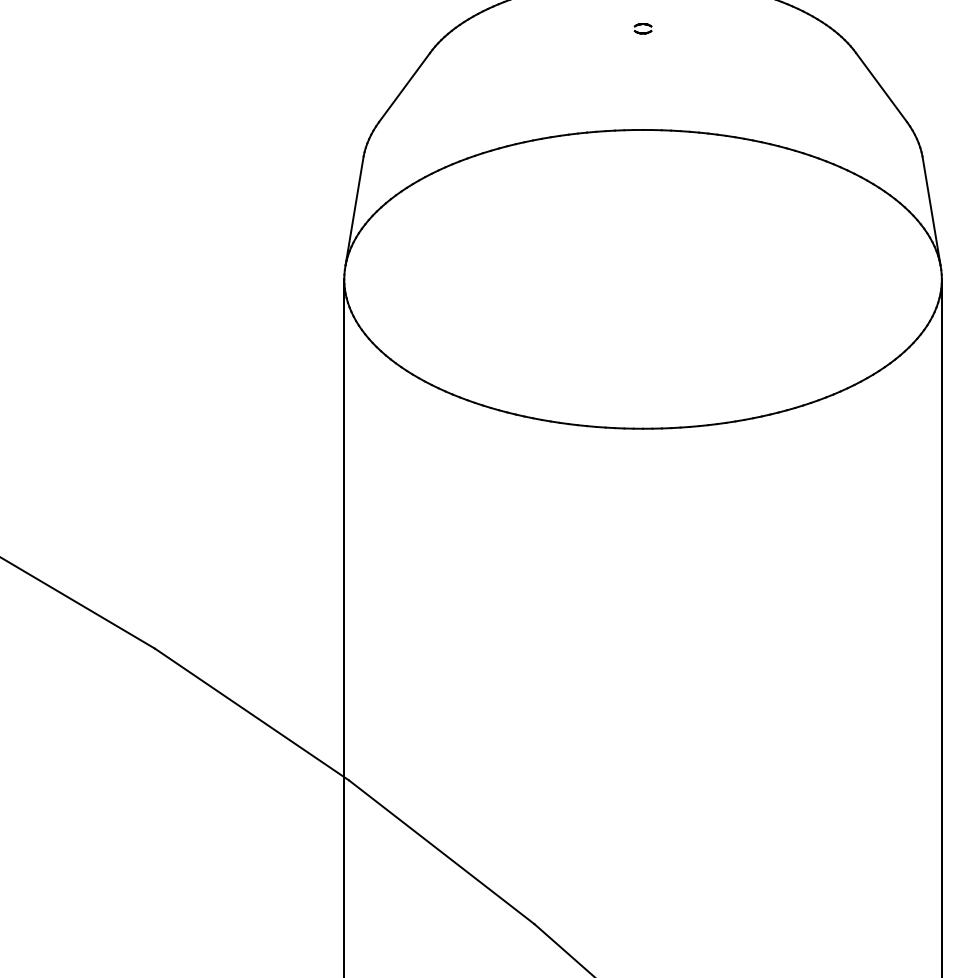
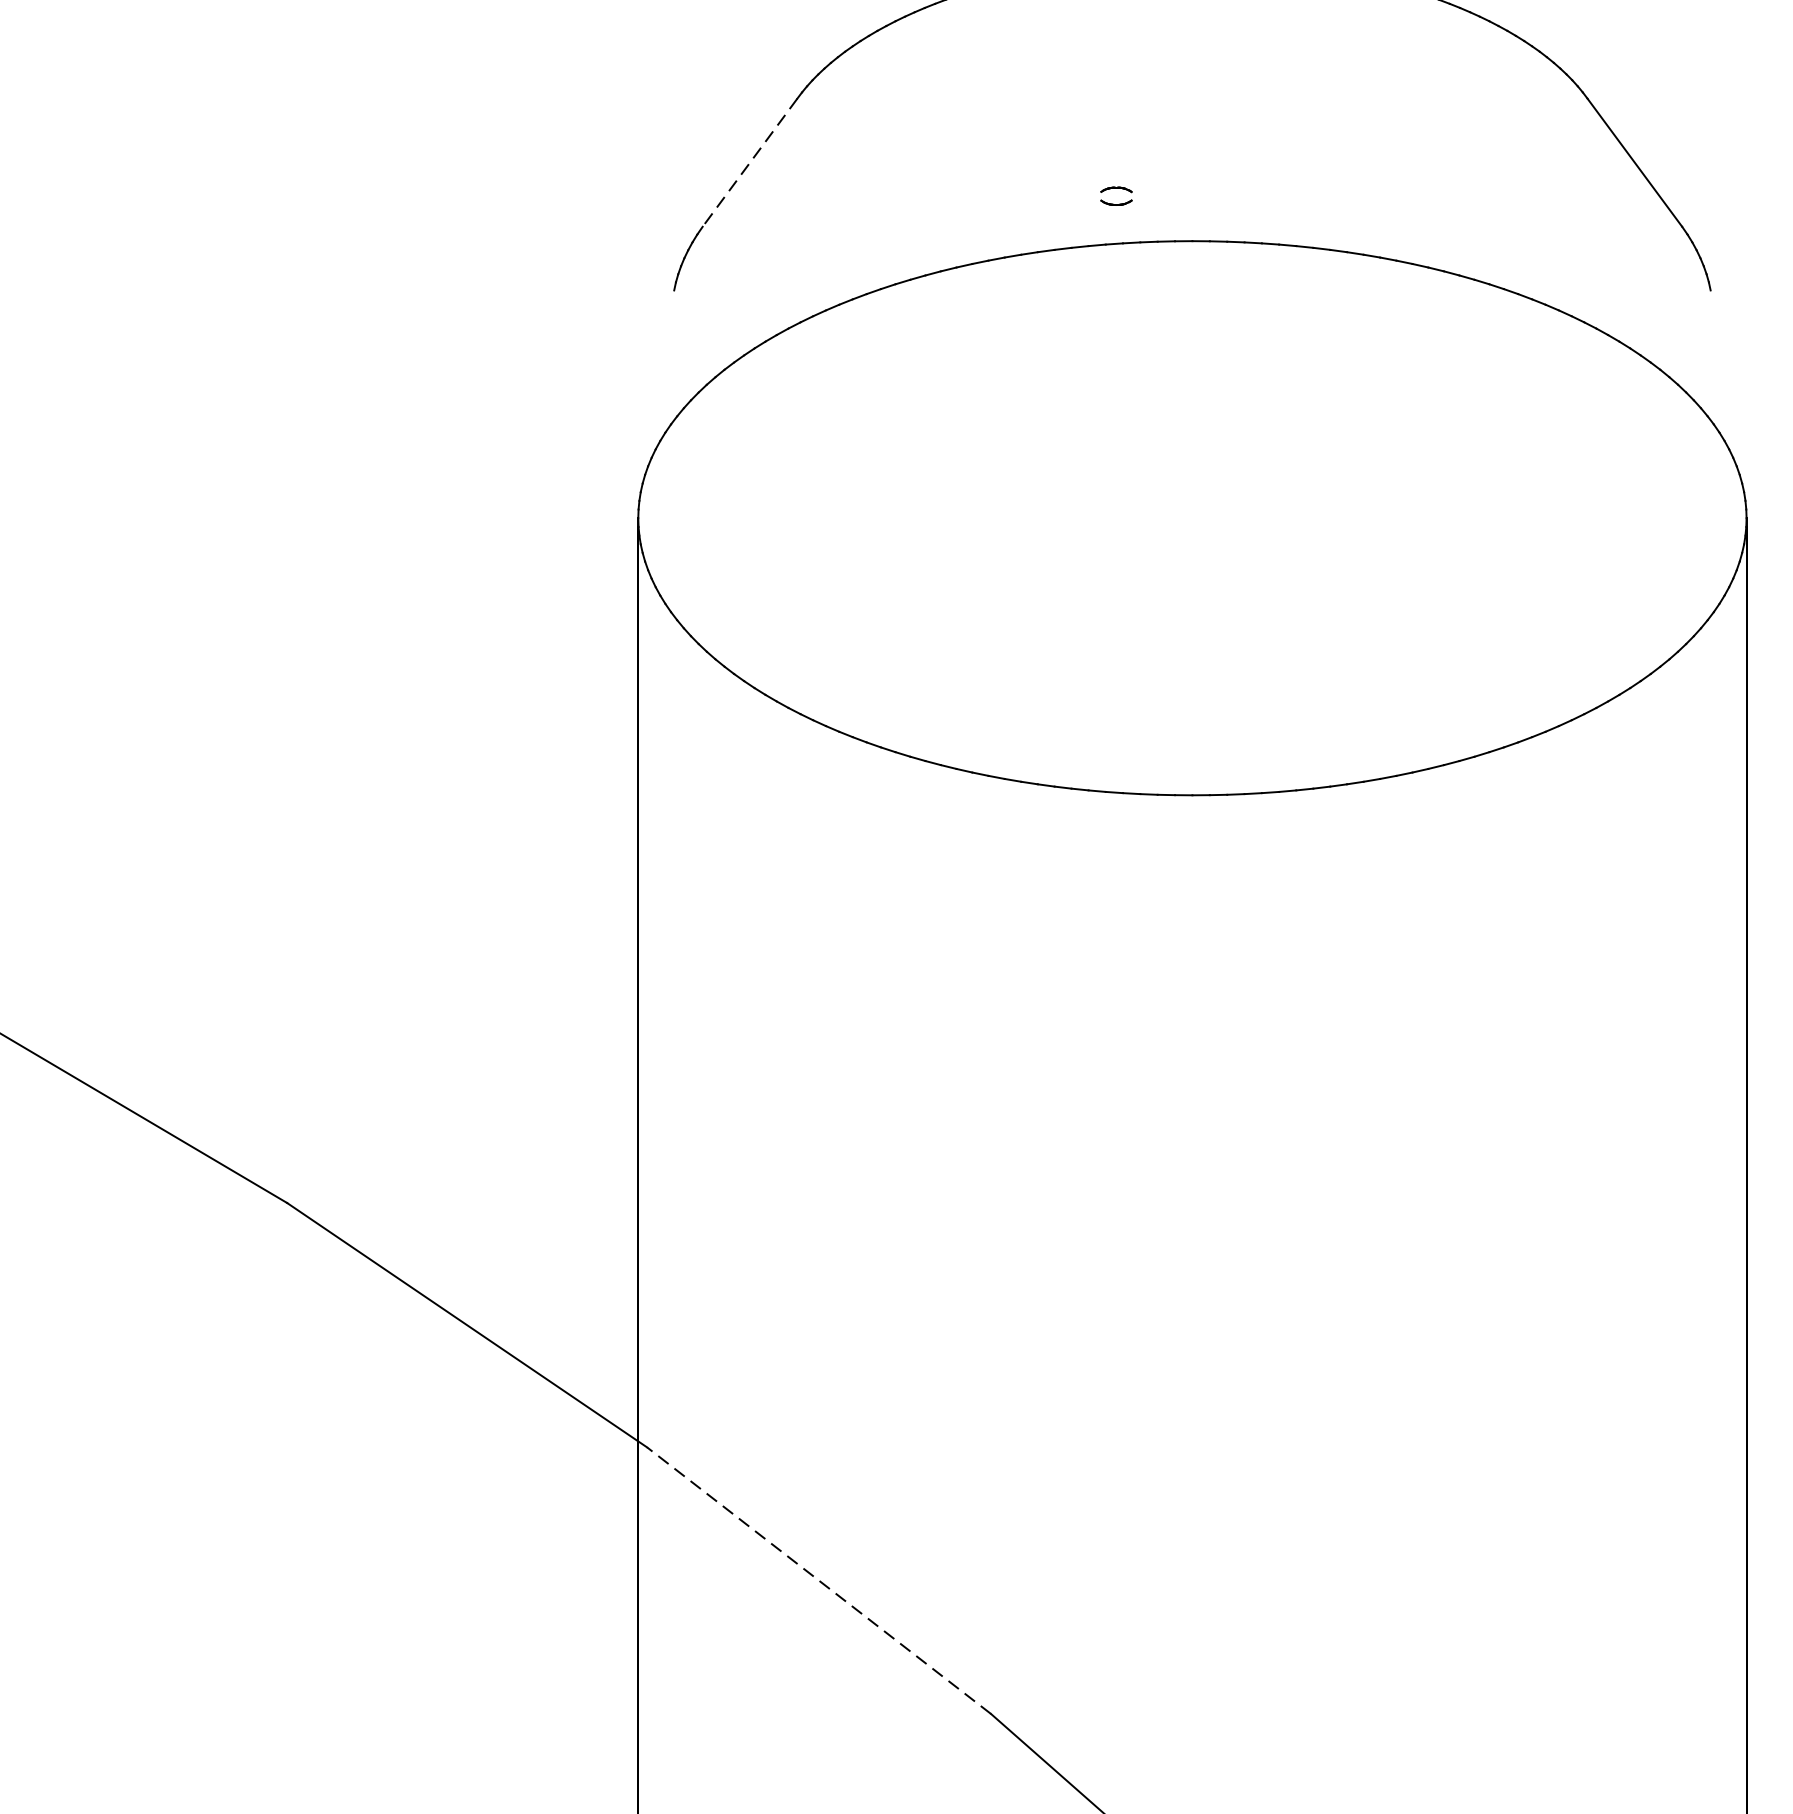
part: (642, 28) -> (1115, 195), moved
line: (404, 87) -> (749, 162), solid -> dashed
line: (354, 210) -> (657, 390), removed
line: (931, 210) -> (1727, 390), removed
line: (441, 851) -> (818, 1579), solid -> dashed

